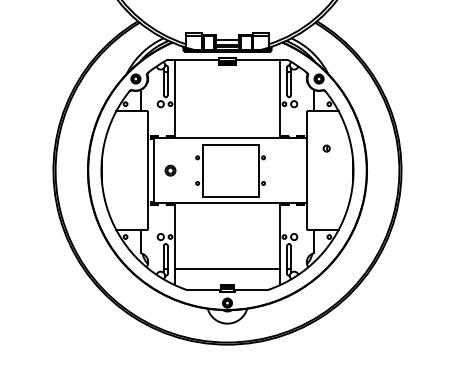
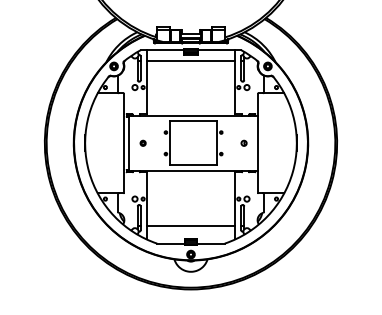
line: (227, 72) -> (191, 60), added
part: (326, 148) -> (243, 143), moved
part: (170, 170) -> (143, 143), size x0.62

